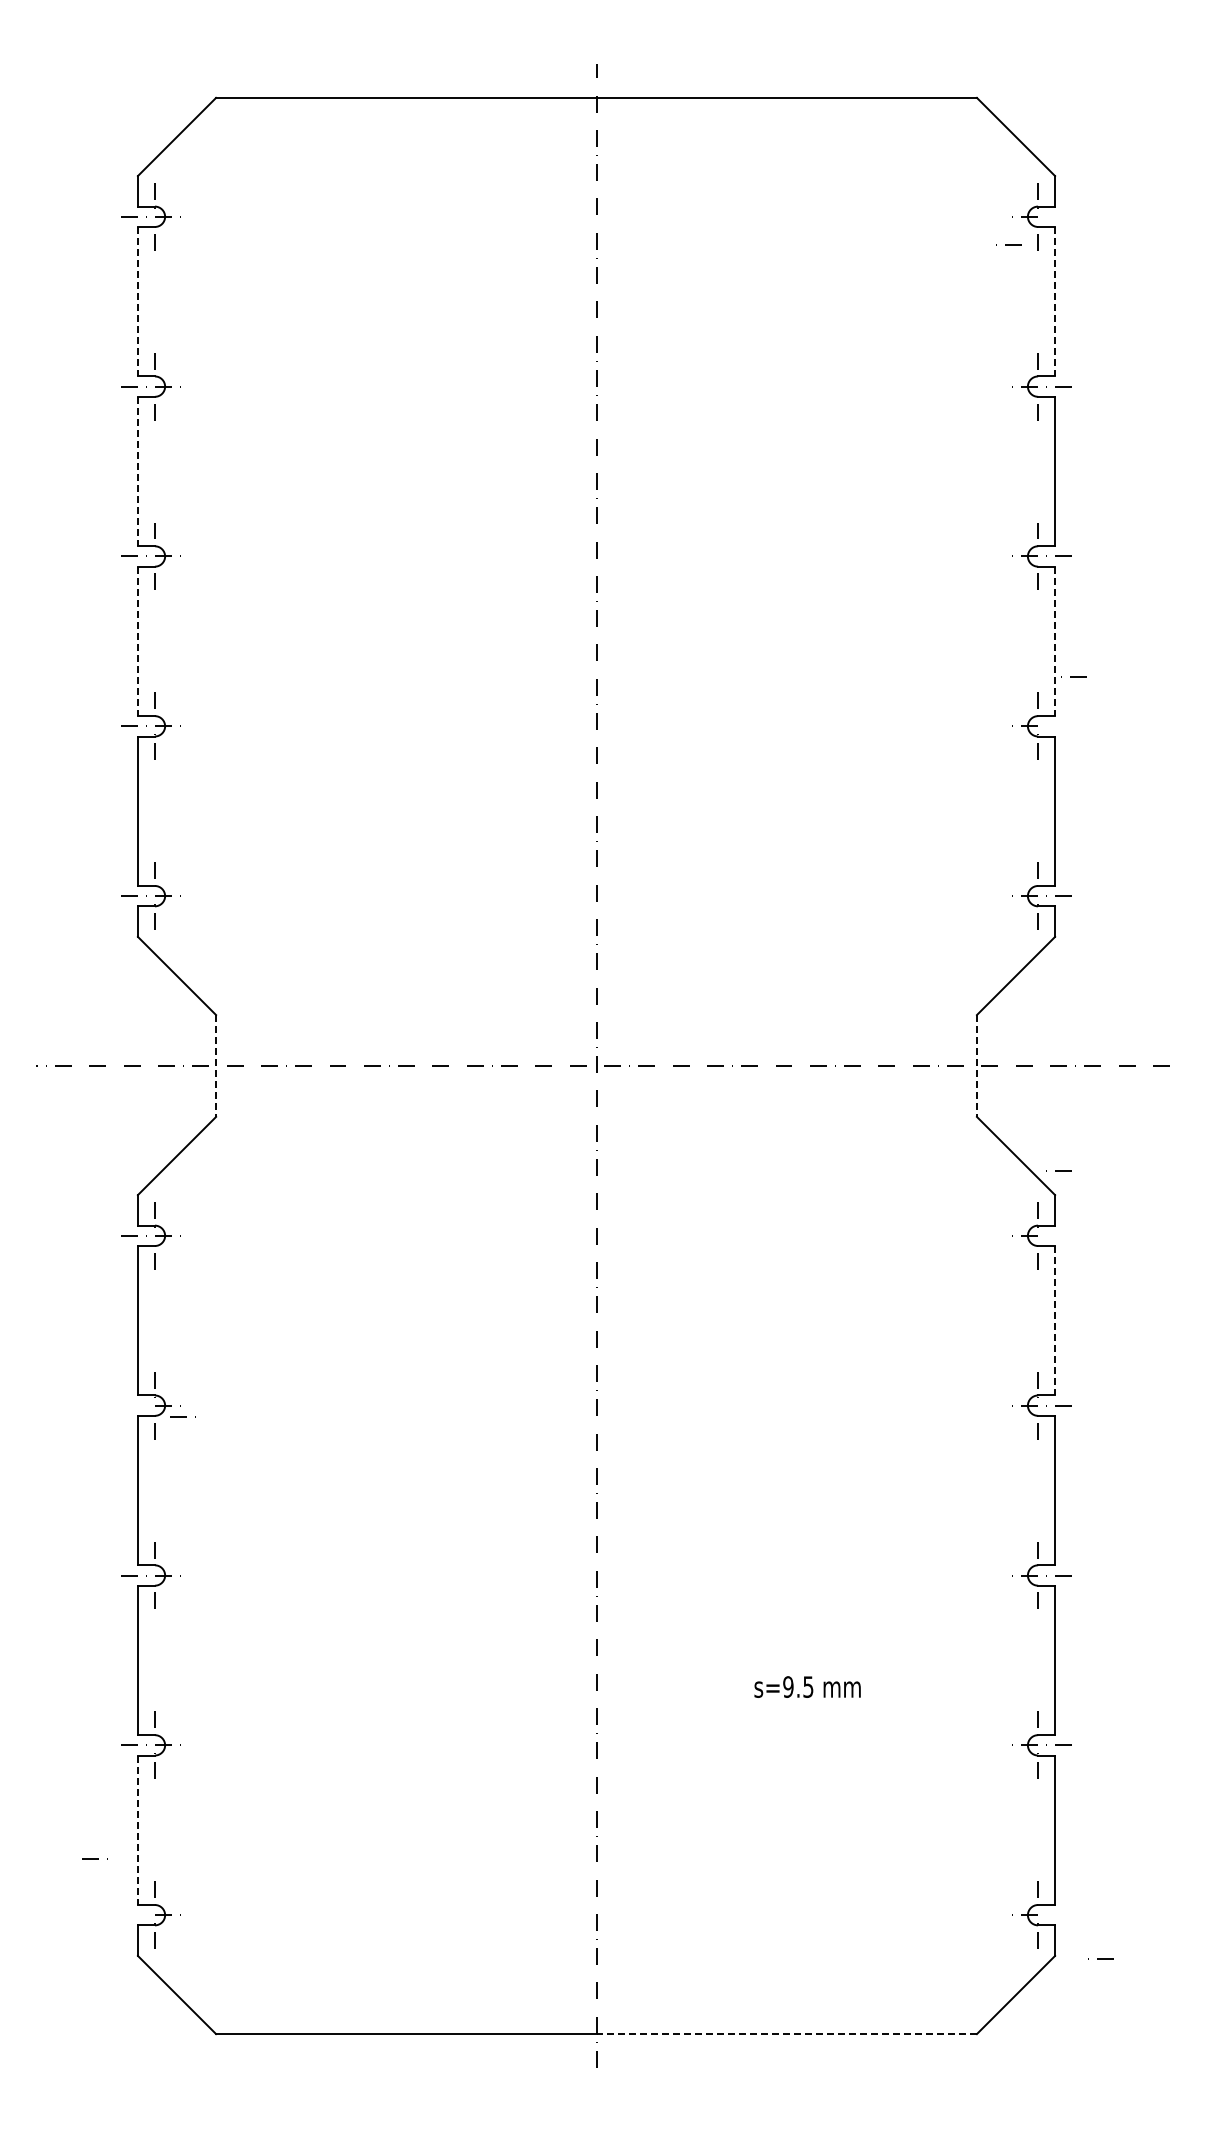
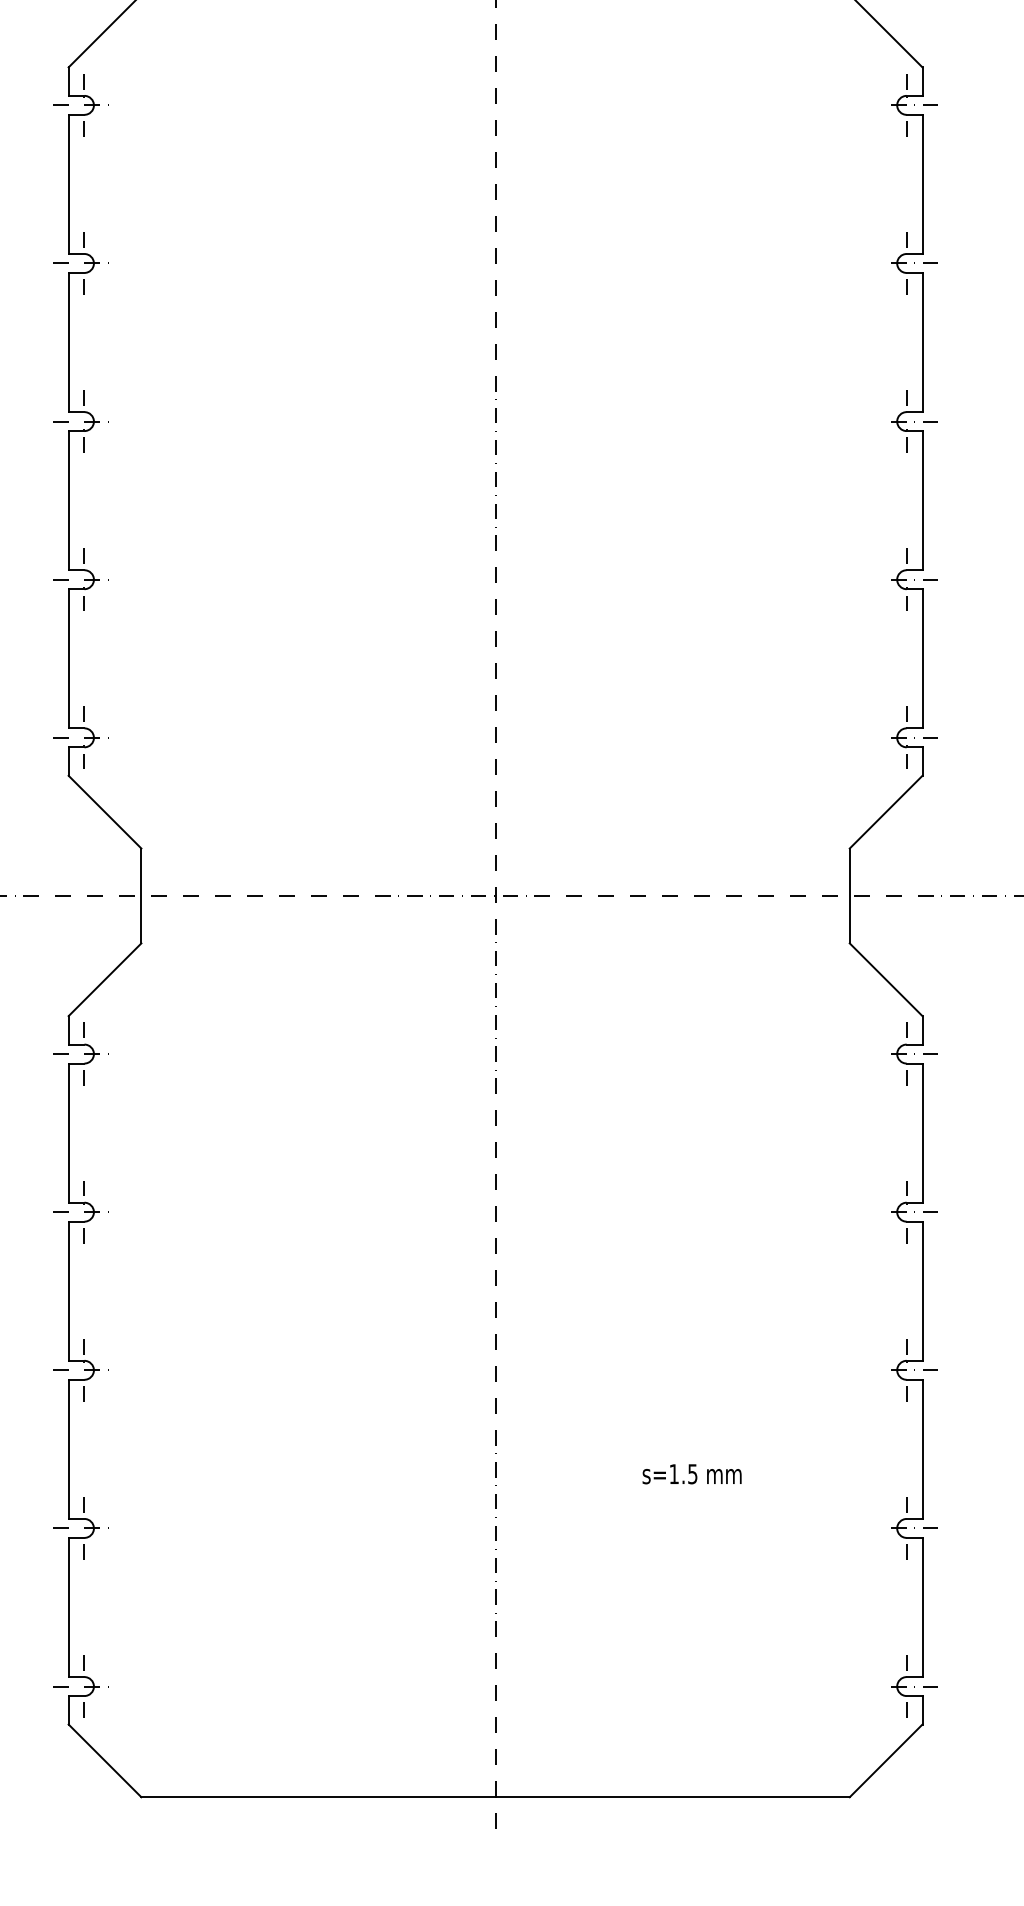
line: (1008, 244) -> (925, 105), moved
line: (137, 301) -> (68, 184), dashed -> solid
line: (1055, 301) -> (922, 184), dashed -> solid
line: (137, 471) -> (68, 342), dashed -> solid
line: (137, 641) -> (68, 500), dashed -> solid
line: (1055, 641) -> (922, 500), dashed -> solid
line: (1073, 676) -> (925, 578), moved
line: (216, 1065) -> (141, 895), dashed -> solid
line: (976, 1065) -> (849, 895), dashed -> solid
line: (1058, 1170) -> (925, 1053), moved
line: (1055, 1320) -> (922, 1132), dashed -> solid
line: (182, 1416) -> (64, 1212), moved
text: (788, 1686) -> (674, 1473), s=9.5 -> s=1.5
line: (137, 1830) -> (68, 1607), dashed -> solid
line: (94, 1858) -> (64, 1685), moved
line: (1100, 1958) -> (925, 1685), moved
line: (786, 2034) -> (672, 1797), dashed -> solid

